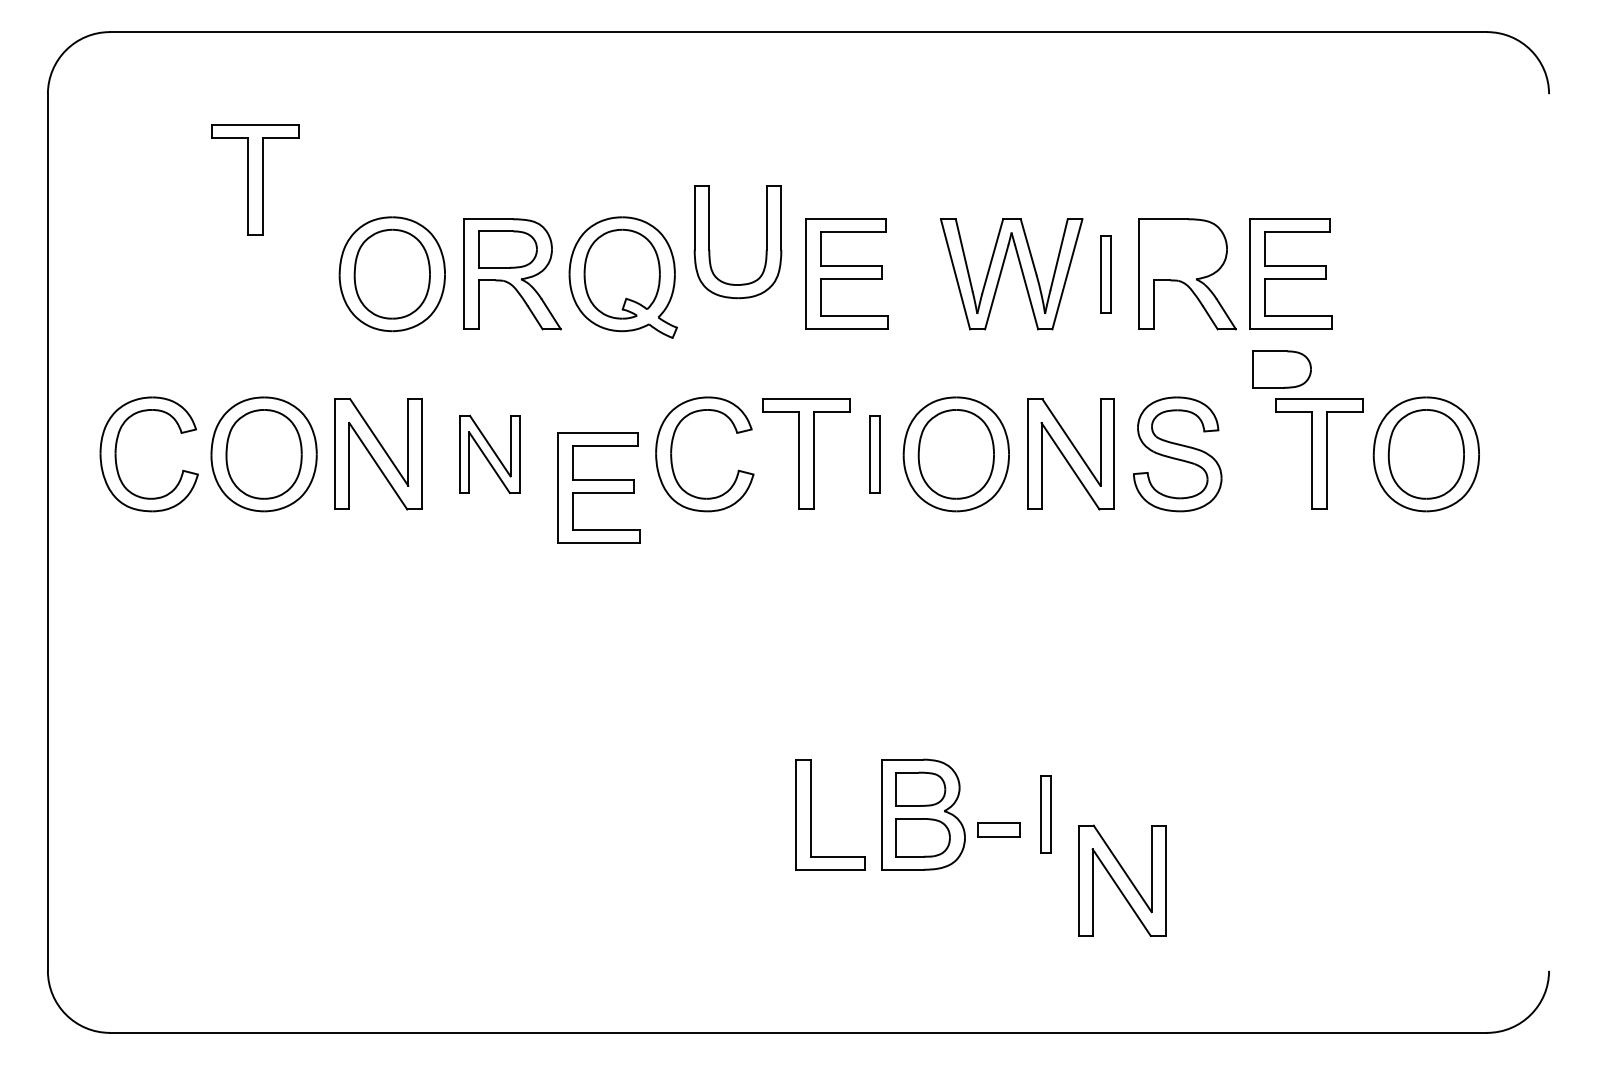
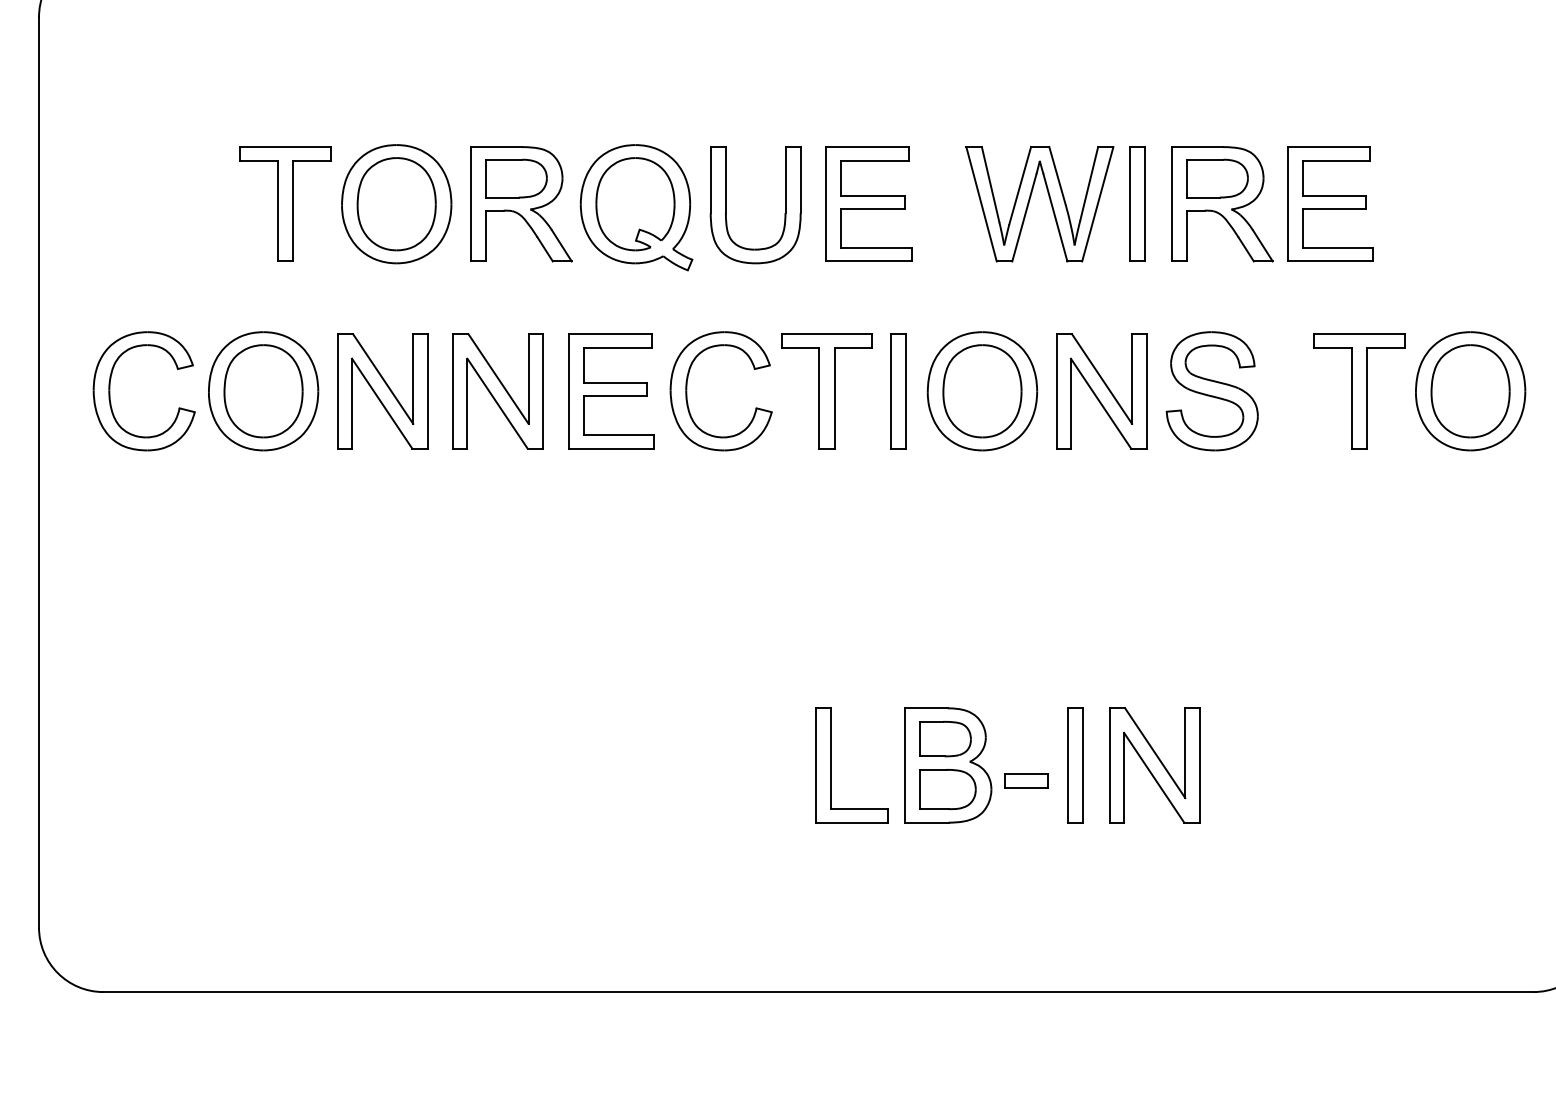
part: (255, 179) -> (285, 203), moved
part: (709, 242) -> (726, 205), moved
part: (1105, 273) -> (1137, 203), size x1.43
part: (1281, 369) -> (1217, 178), moved
part: (875, 453) -> (898, 390), size x1.43
part: (489, 454) -> (497, 391), size x1.43
part: (598, 487) -> (610, 390), moved
part: (1045, 814) -> (1075, 765), size x1.43
part: (1122, 880) -> (1154, 765), moved

